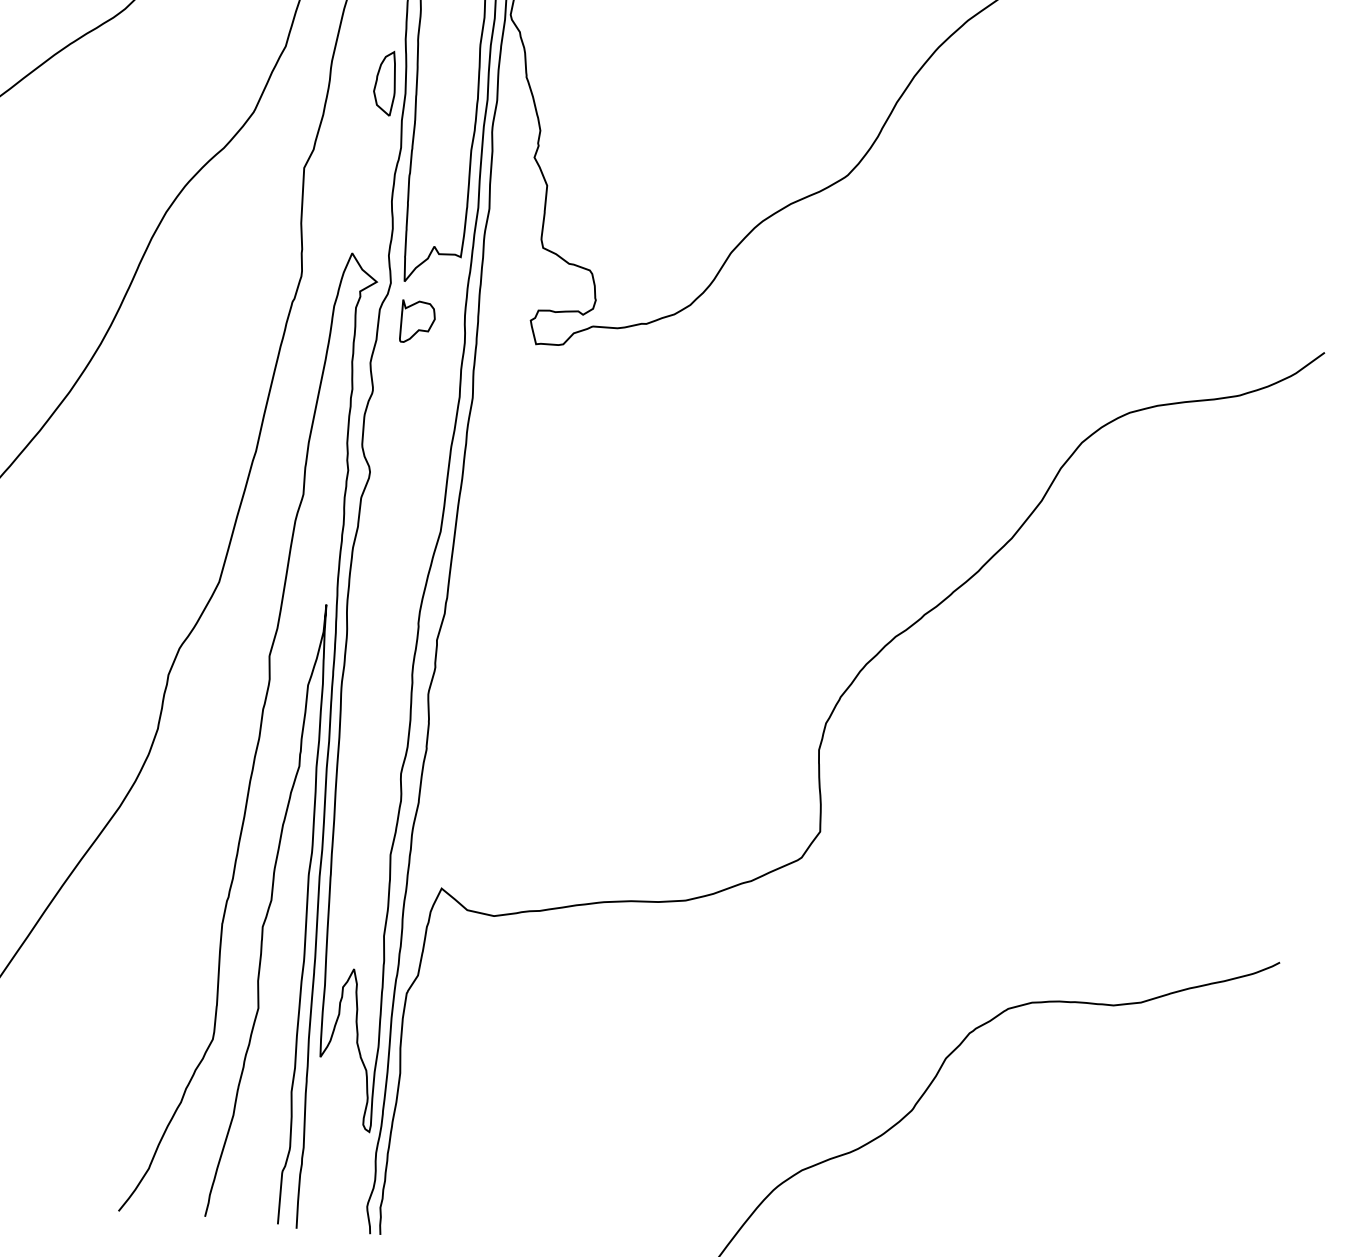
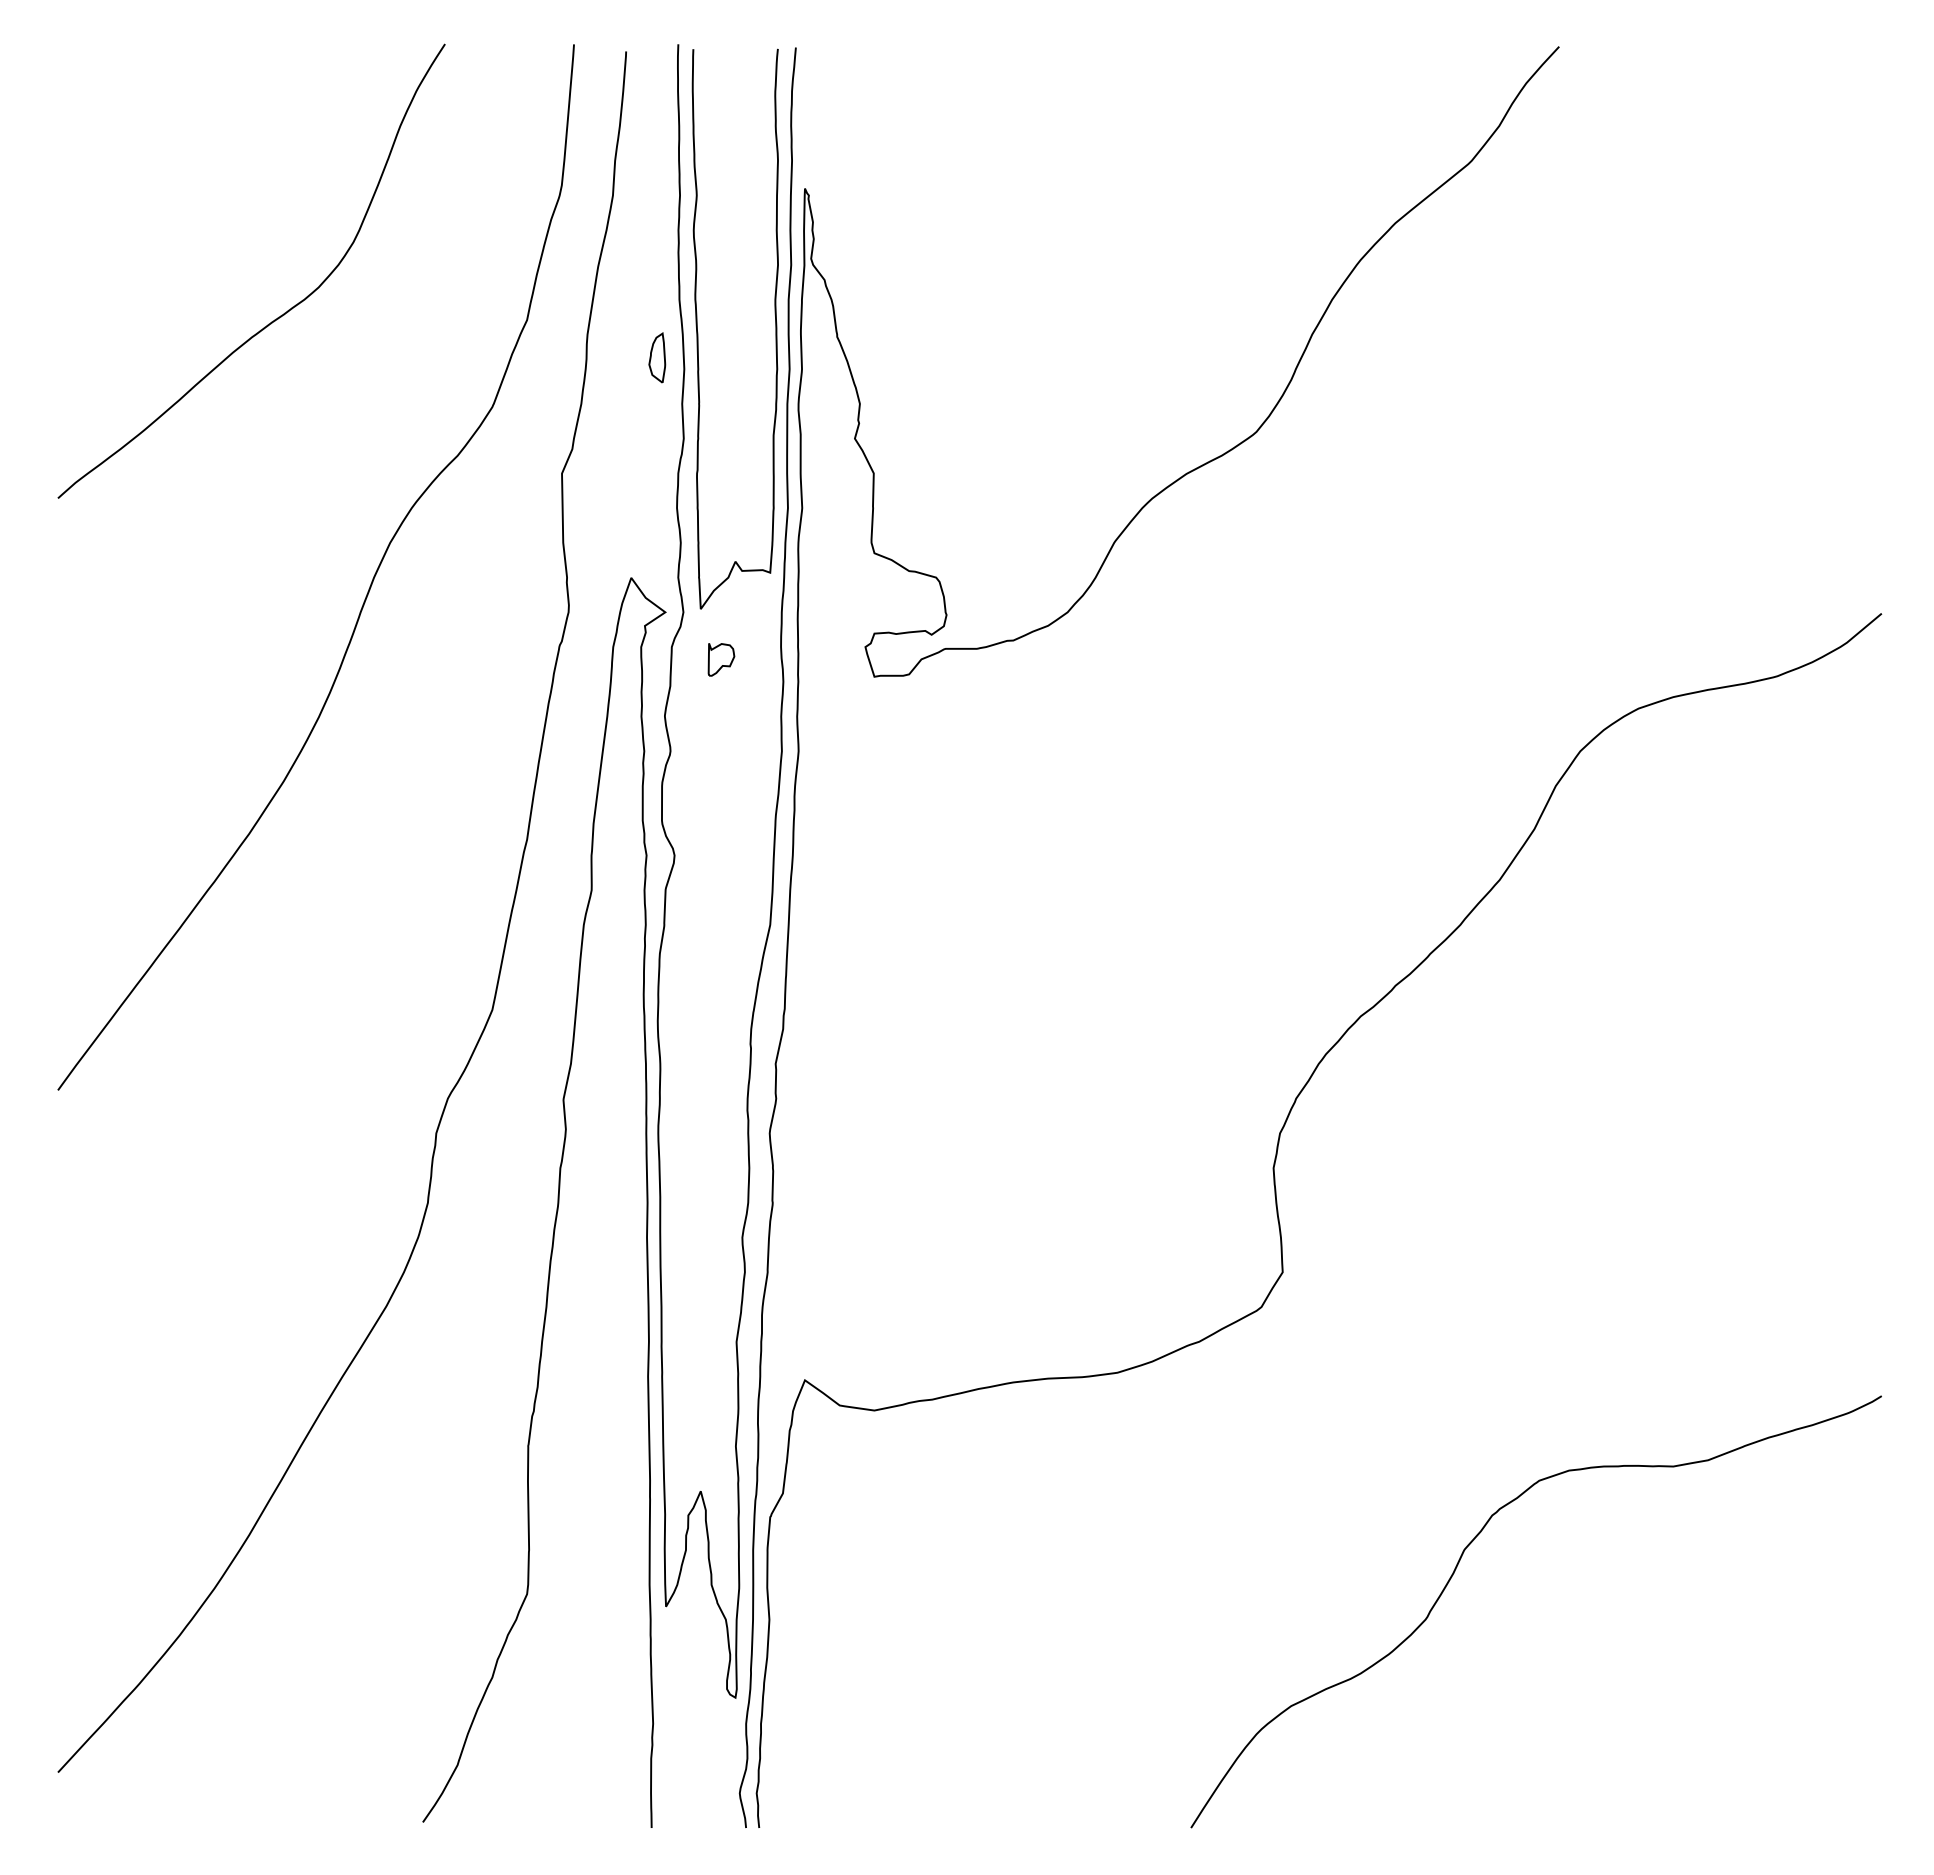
part: (385, 82) -> (657, 357), size x0.6
part: (417, 322) -> (721, 659), size x0.6
curve: (267, 912) -> (585, 1426), removed

